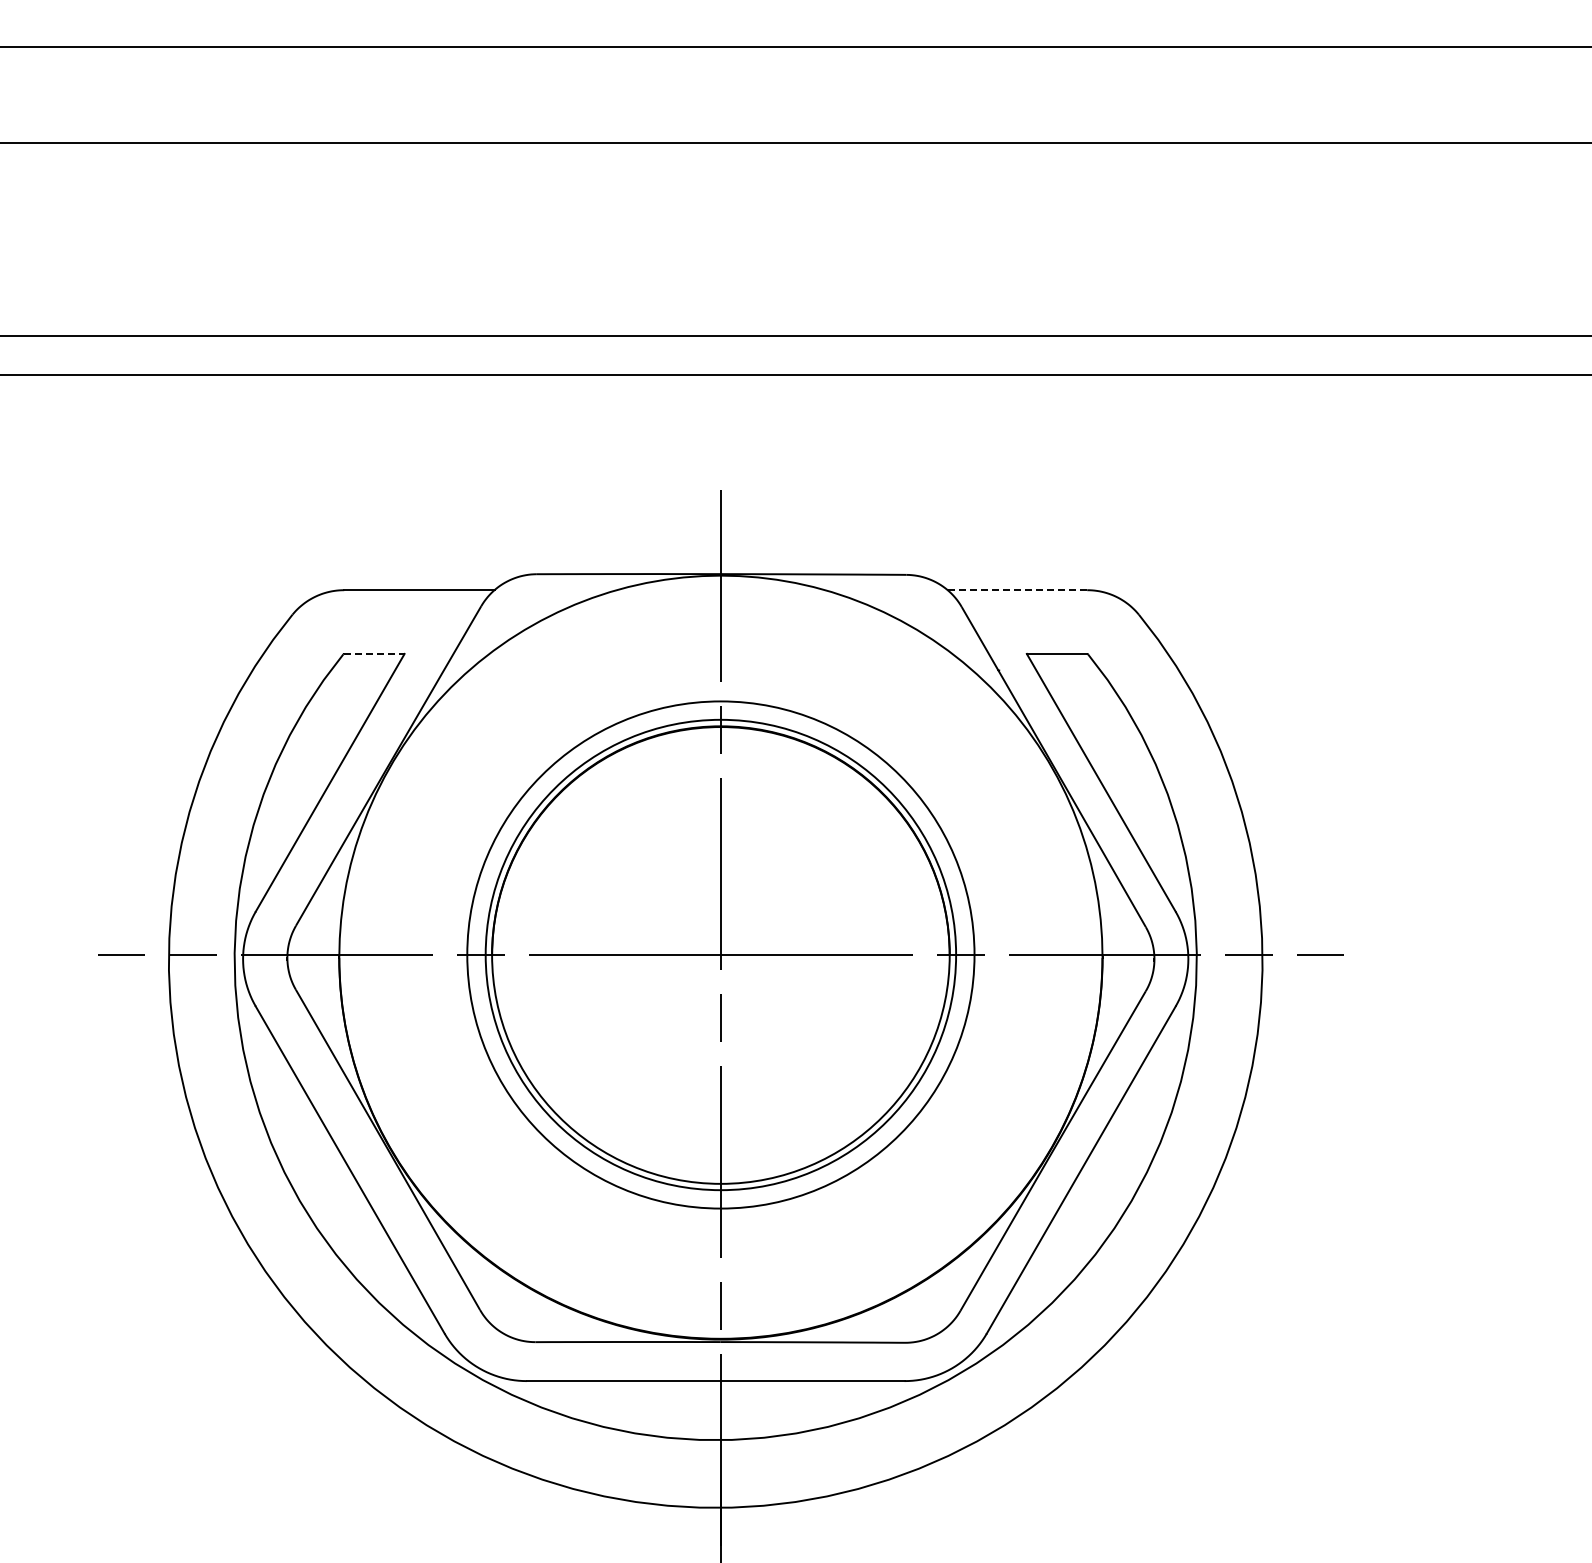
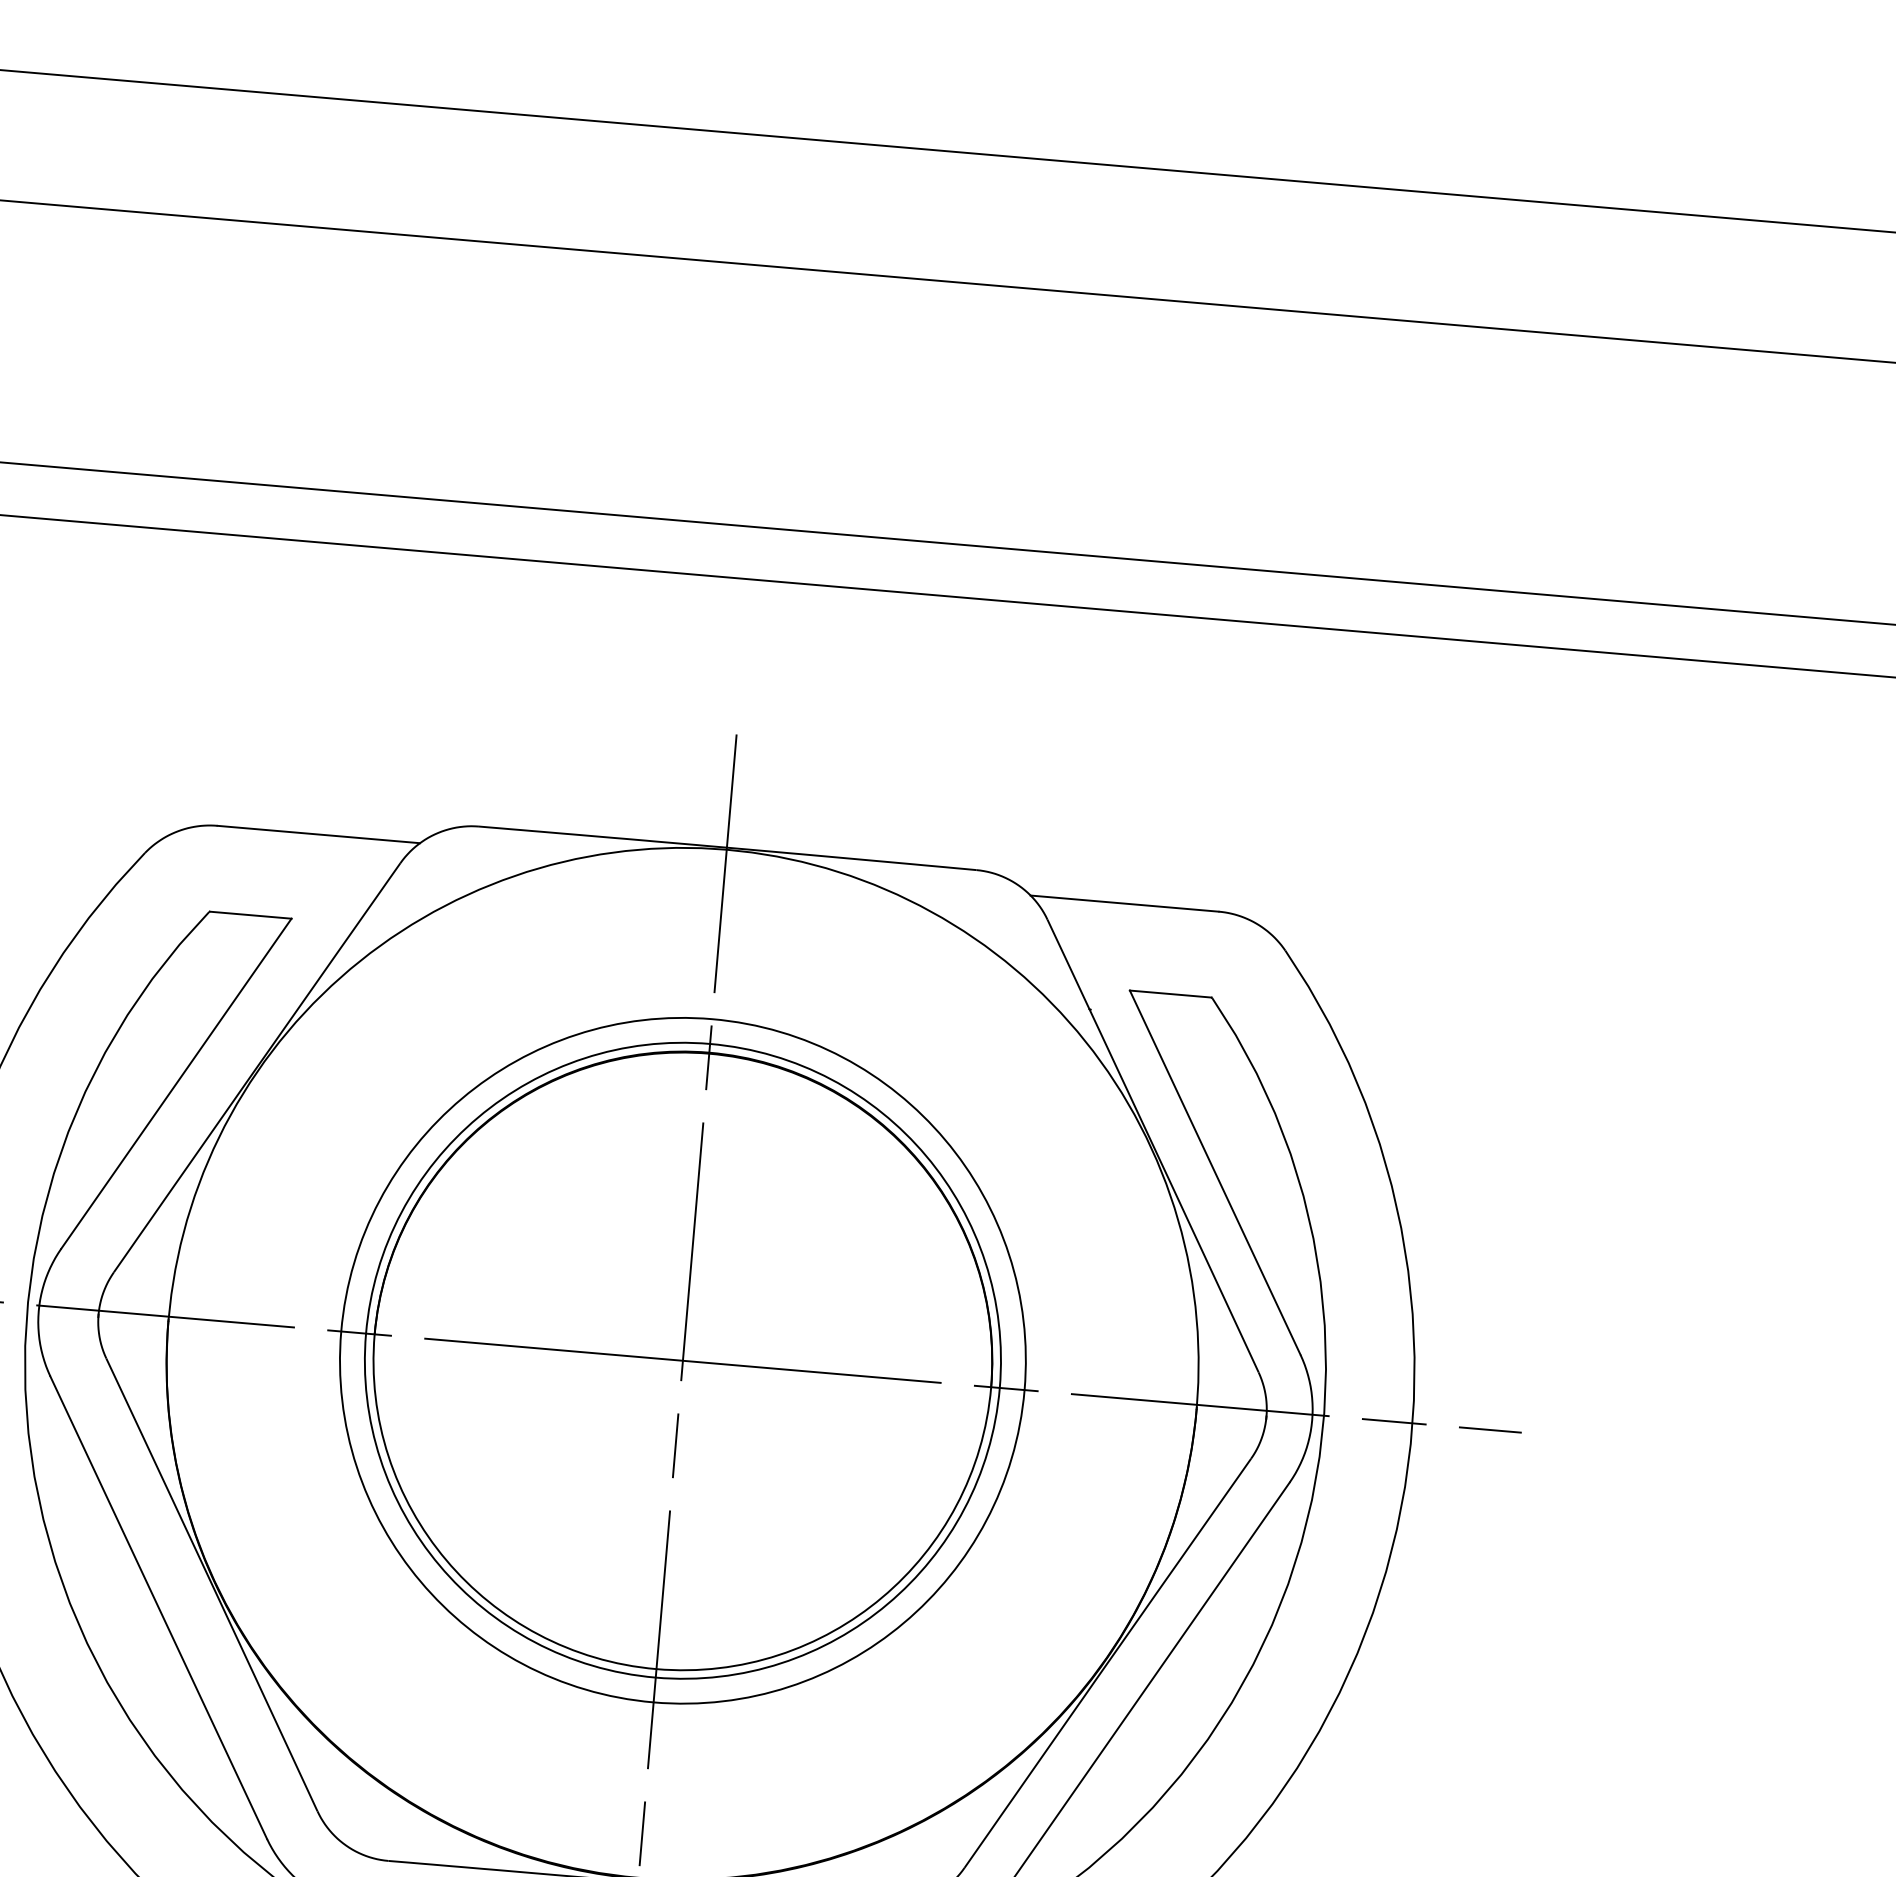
line: (1017, 590) -> (1124, 903), dashed -> solid
line: (374, 653) -> (251, 914), dashed -> solid

